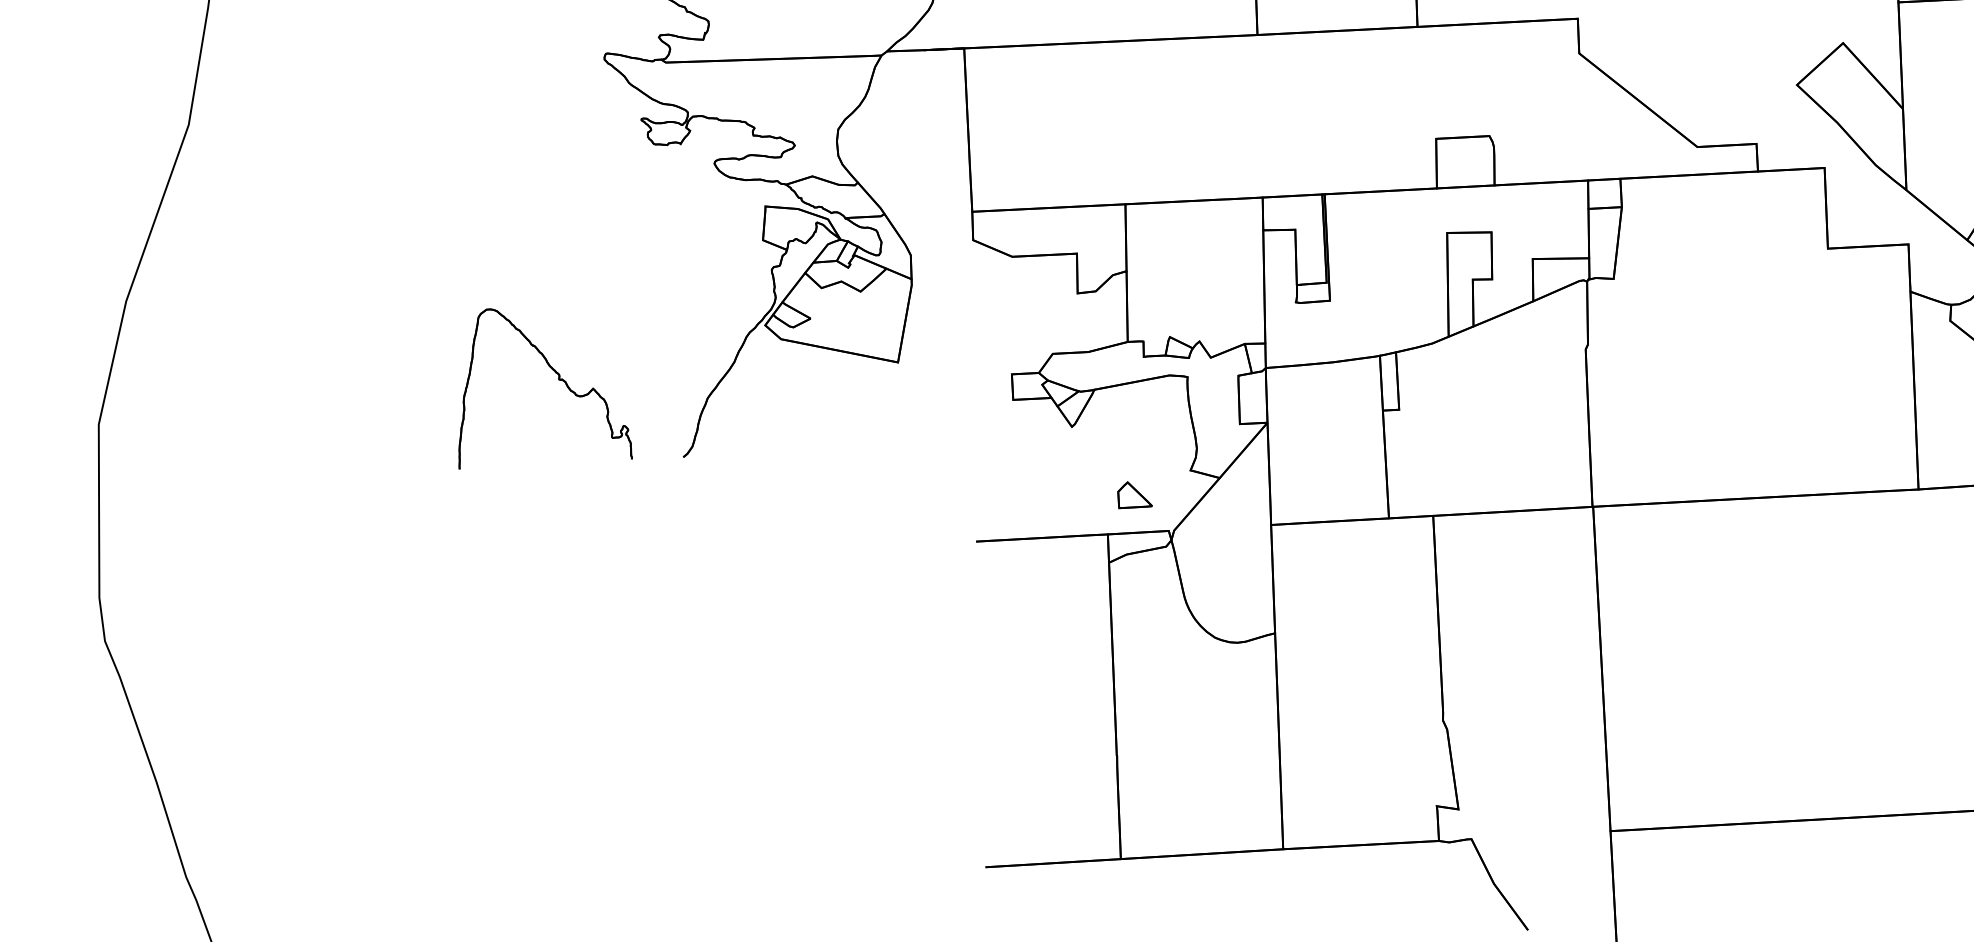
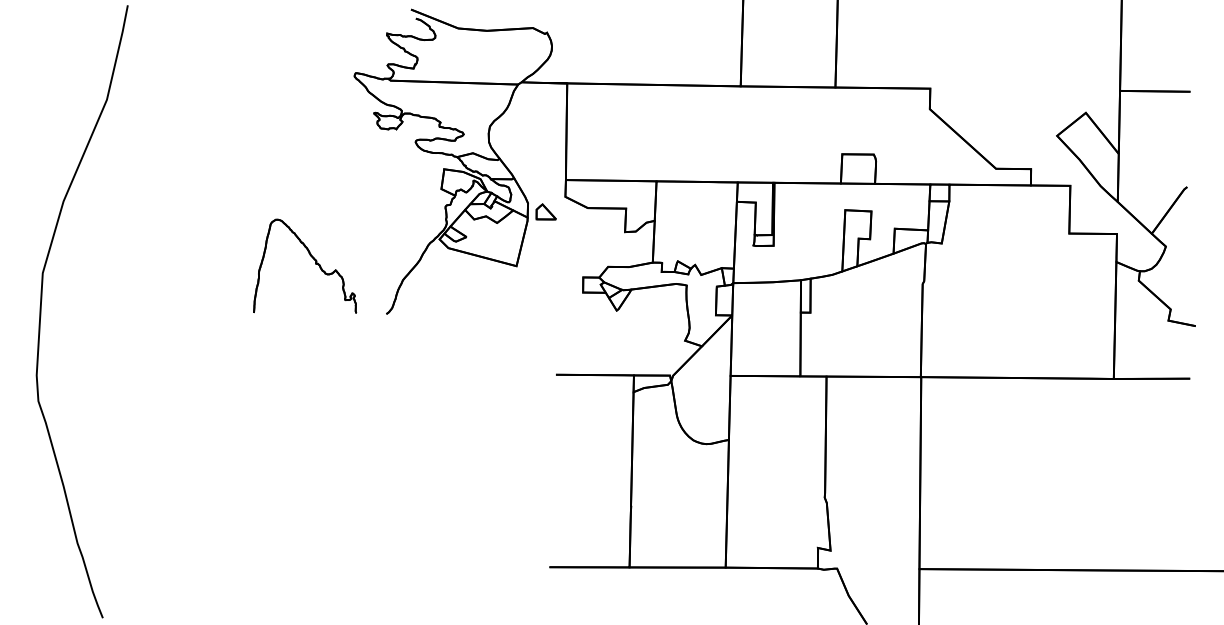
part: (1133, 493) -> (545, 211), moved

